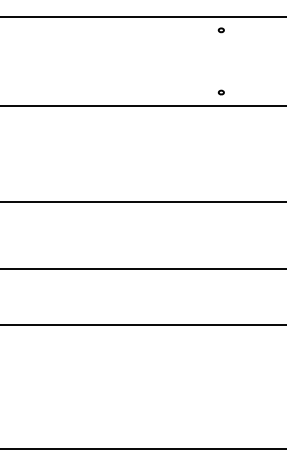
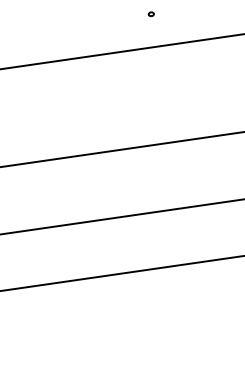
part: (220, 92) -> (150, 14), moved

